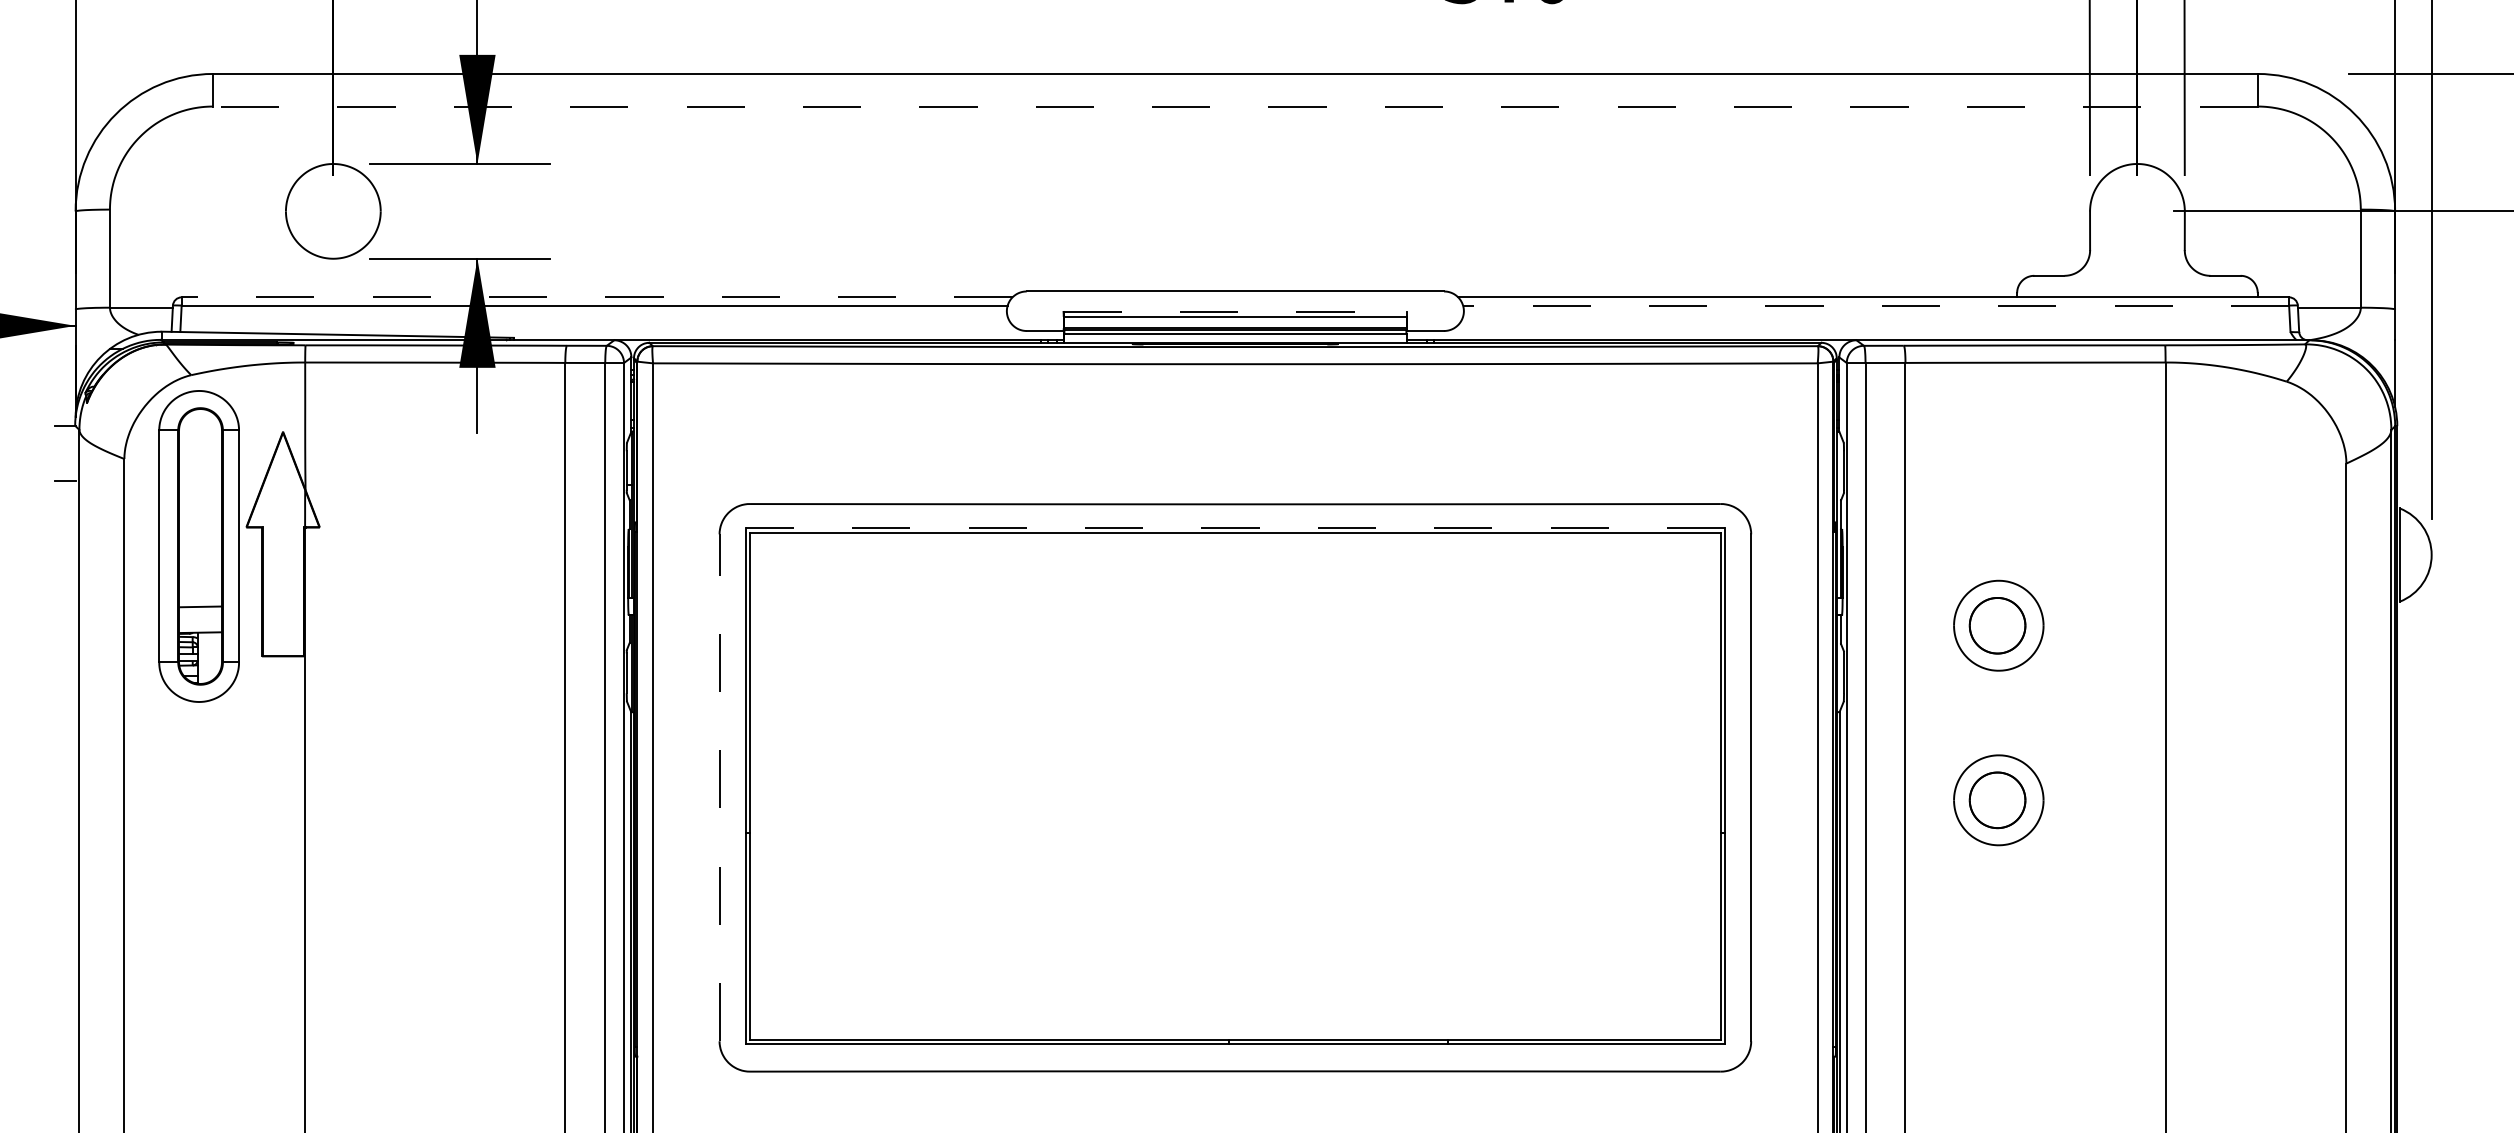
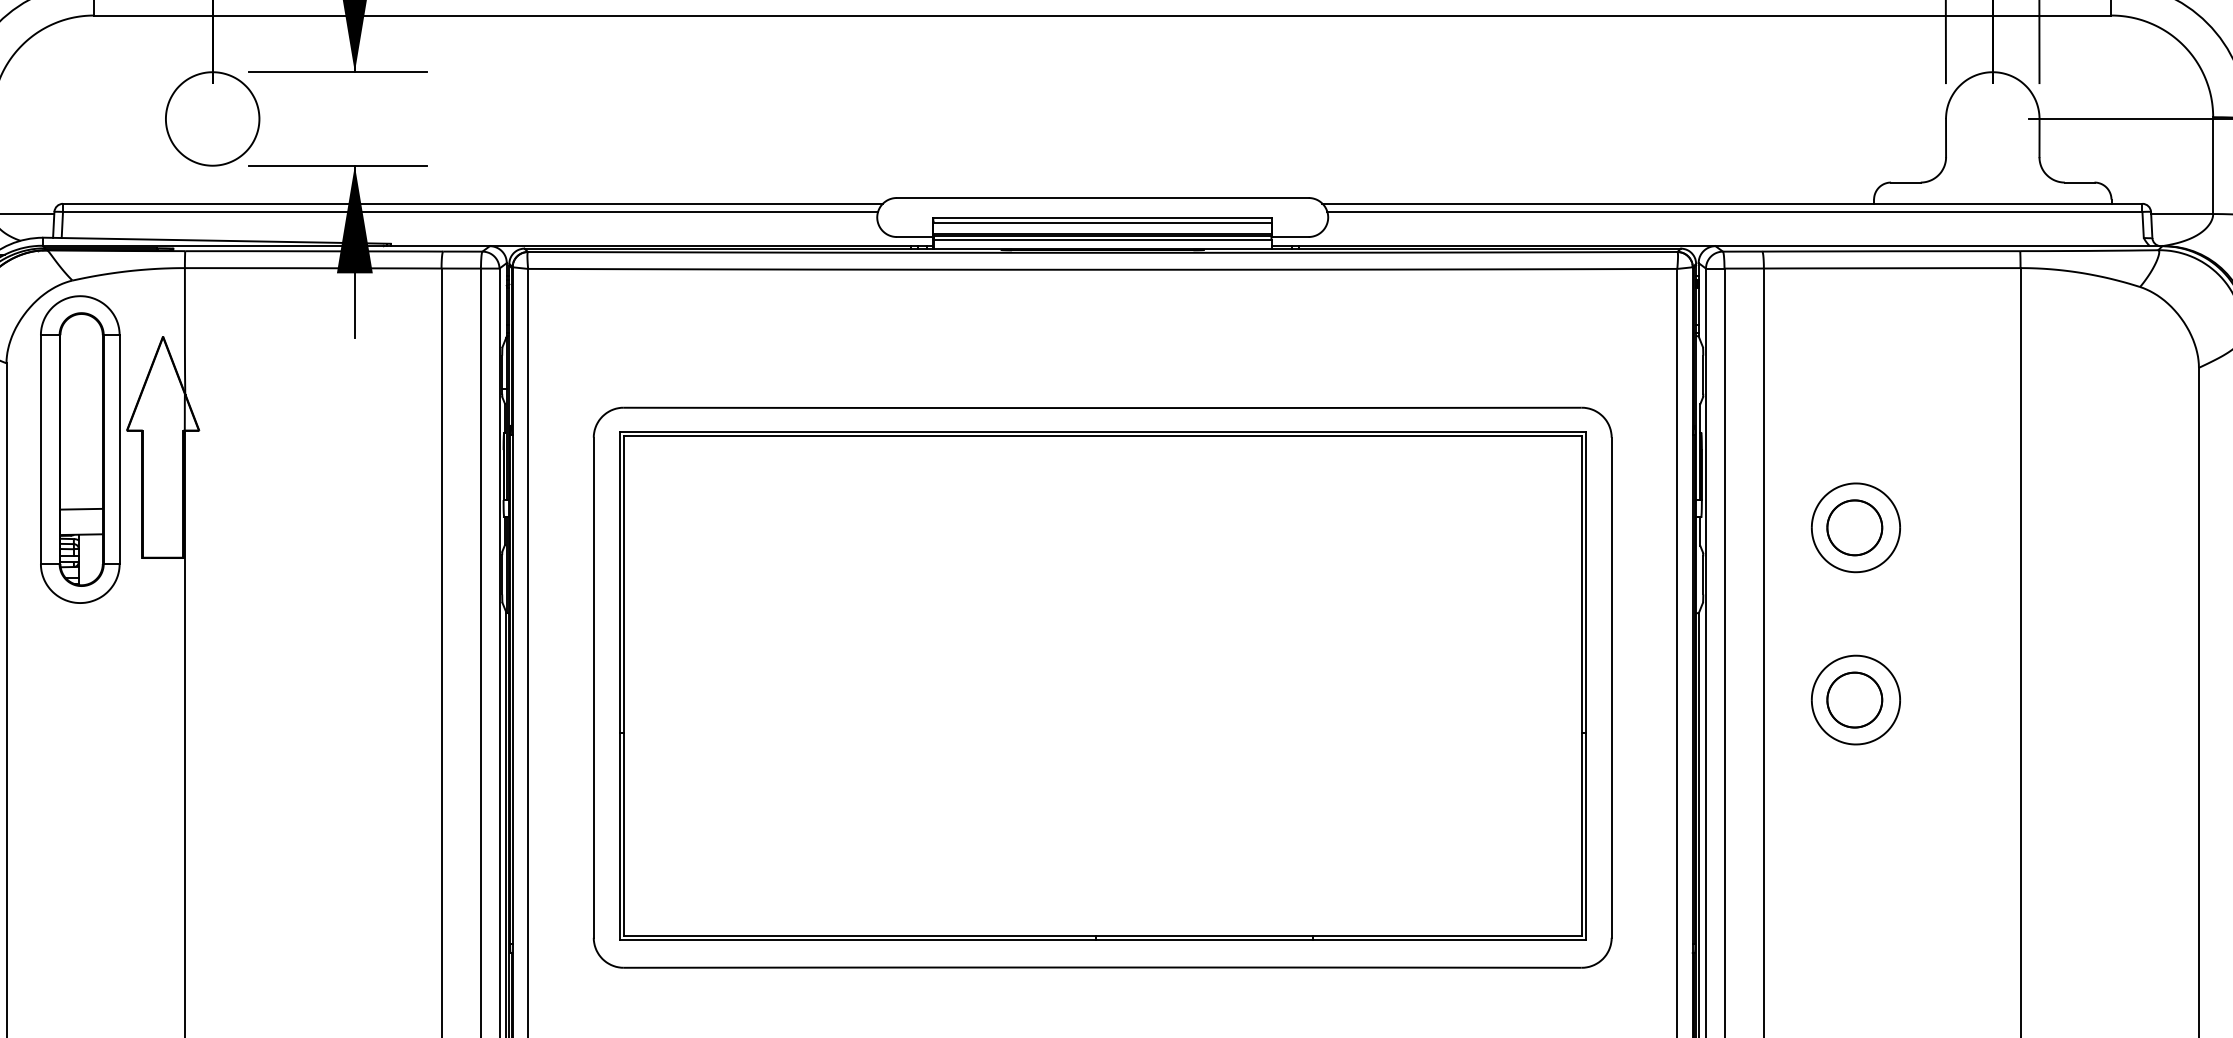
line: (1234, 106) -> (1101, 15), dashed -> solid
line: (597, 297) -> (473, 203), dashed -> solid
line: (1875, 305) -> (1734, 211), dashed -> solid
line: (1235, 311) -> (1102, 217), dashed -> solid
line: (1235, 528) -> (1102, 431), dashed -> solid
line: (719, 787) -> (593, 687), dashed -> solid

